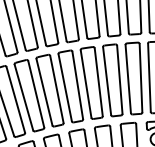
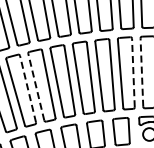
line: (140, 77) -> (132, 72), solid -> dashed
line: (149, 77) -> (141, 72), solid -> dashed
line: (44, 91) -> (36, 86), solid -> dashed
line: (36, 93) -> (28, 88), solid -> dashed

